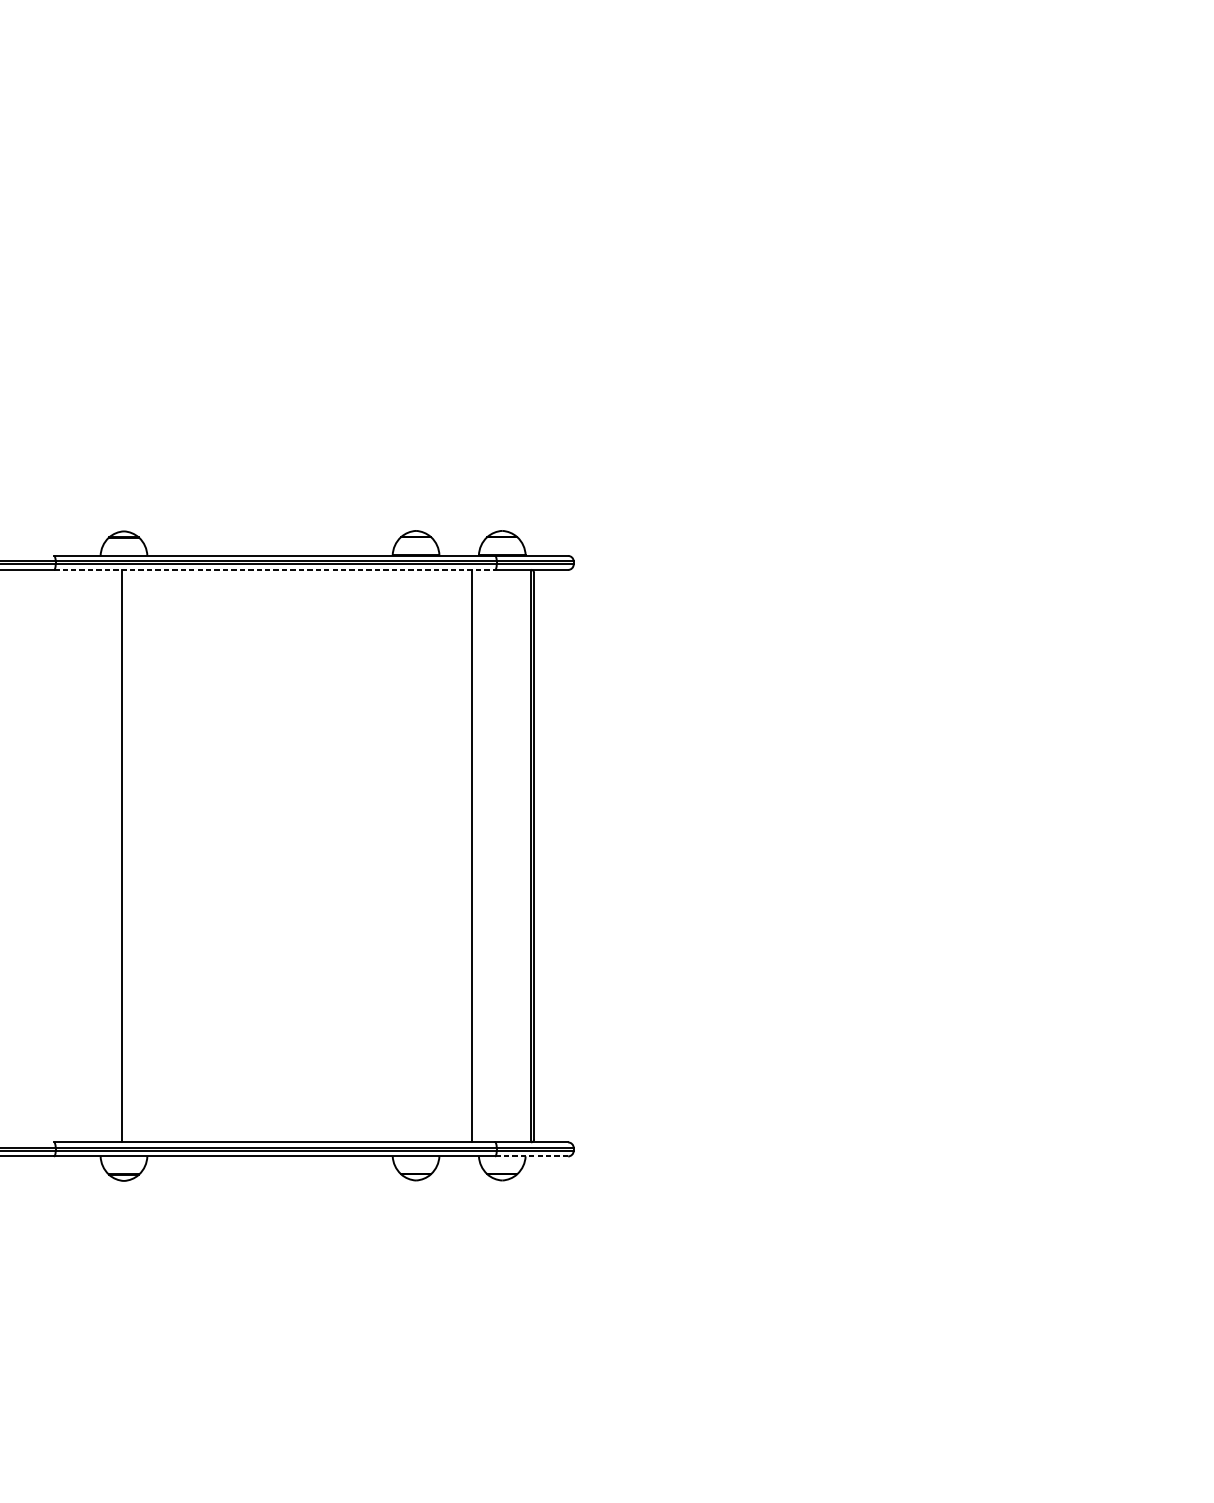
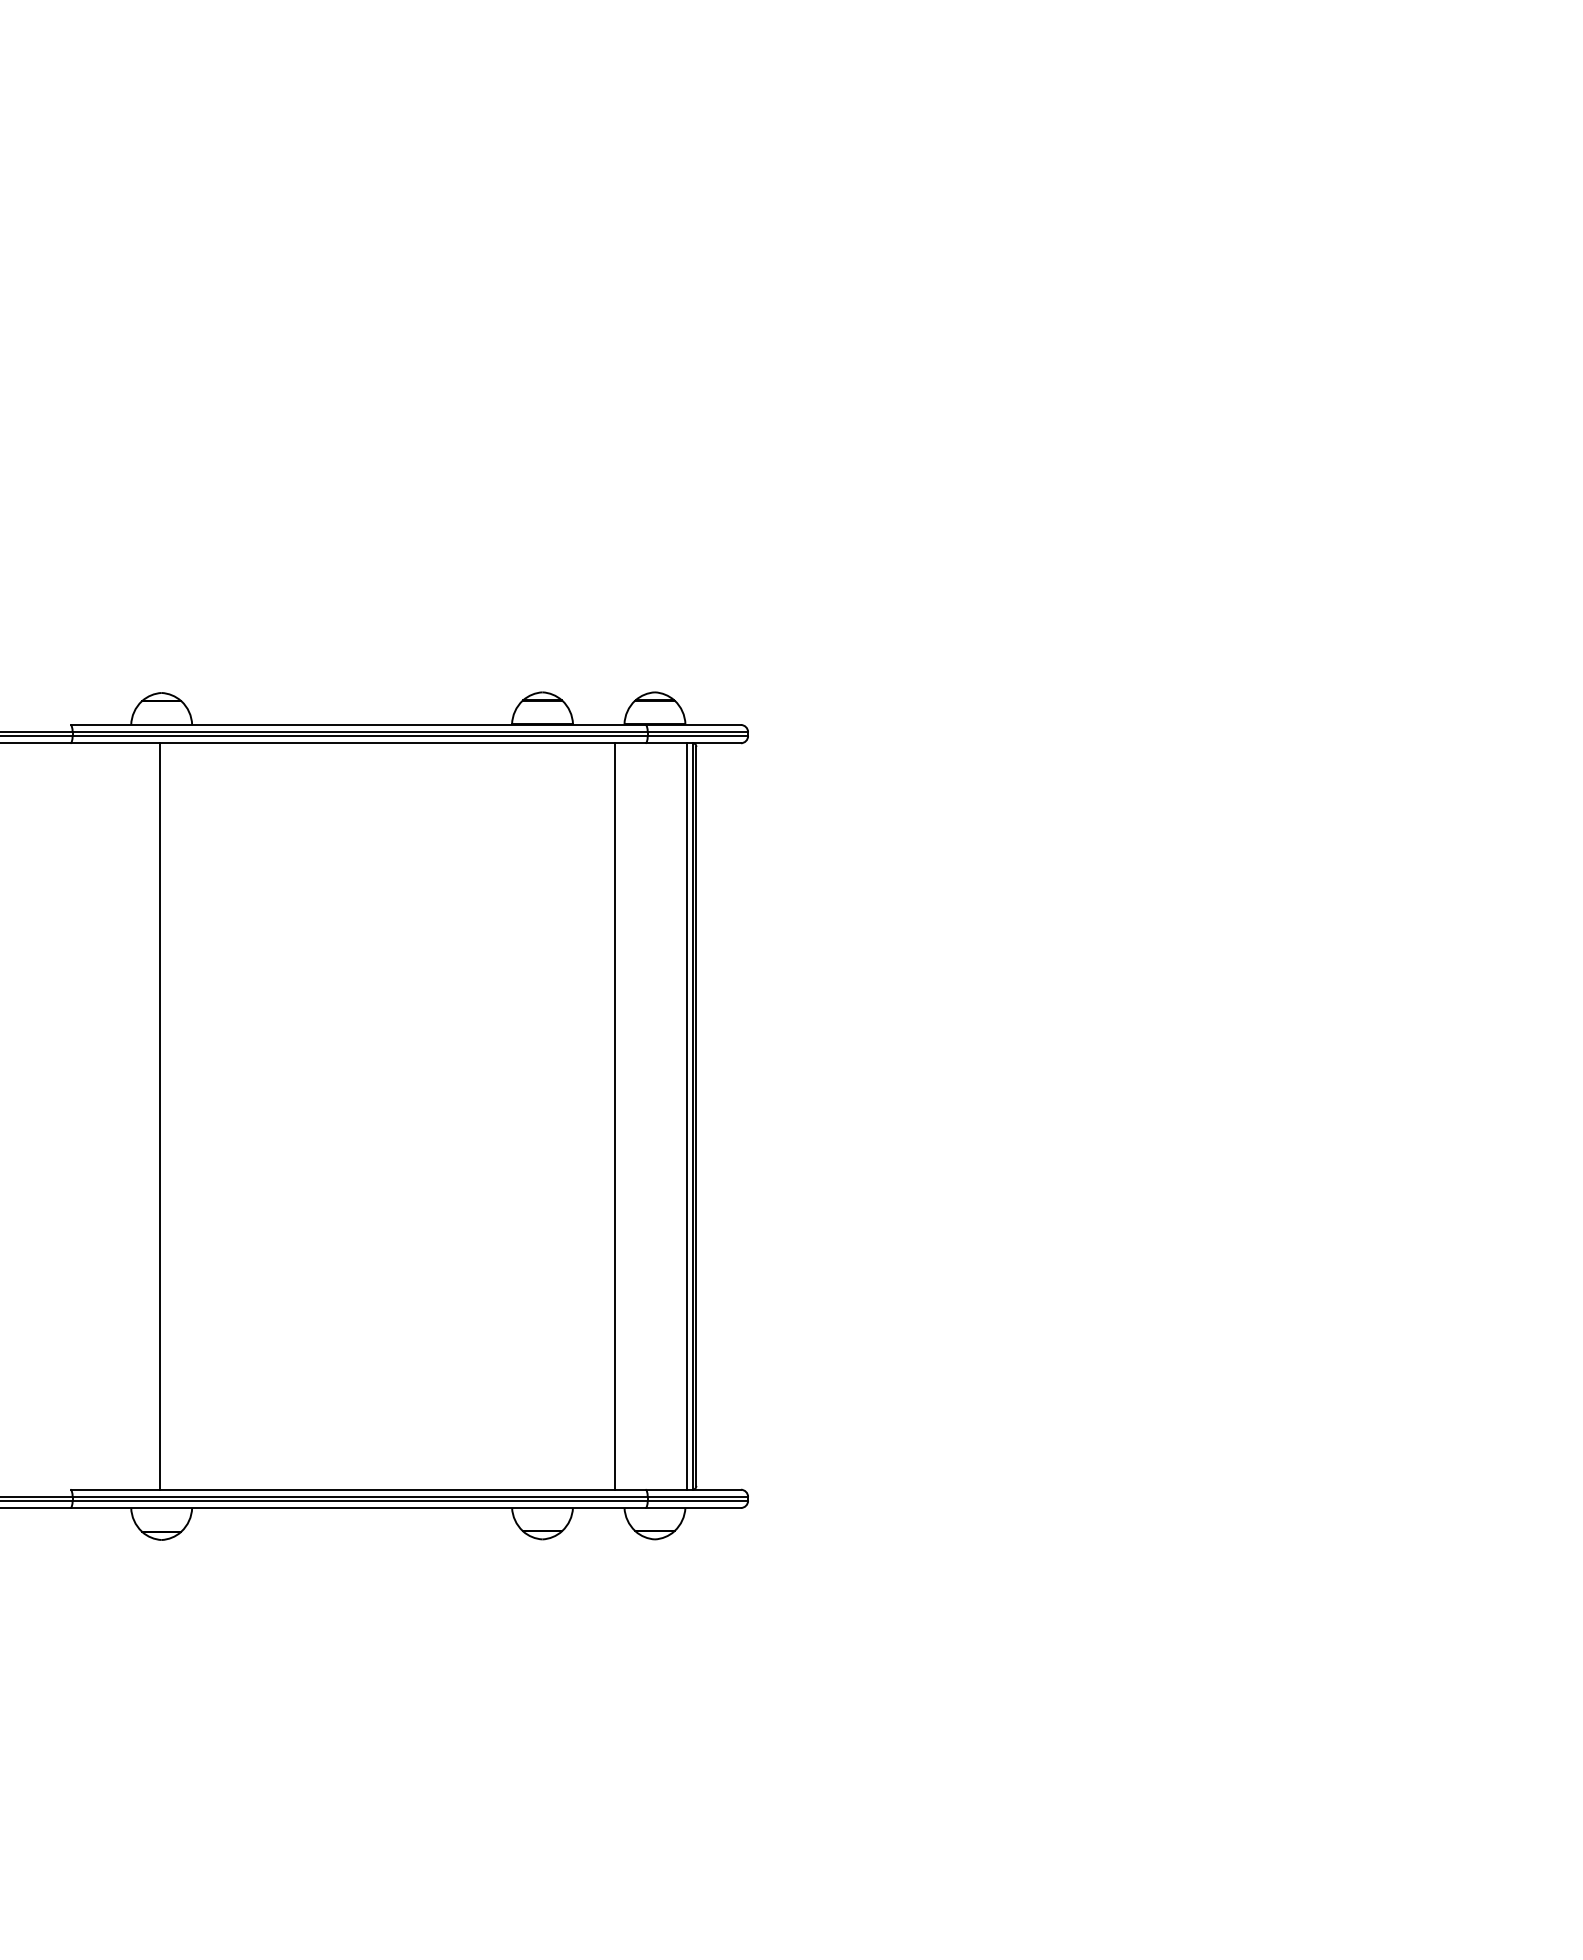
line: (274, 570) -> (358, 743), dashed -> solid
line: (527, 856) -> (687, 1116), added
line: (531, 1156) -> (693, 1507), dashed -> solid

